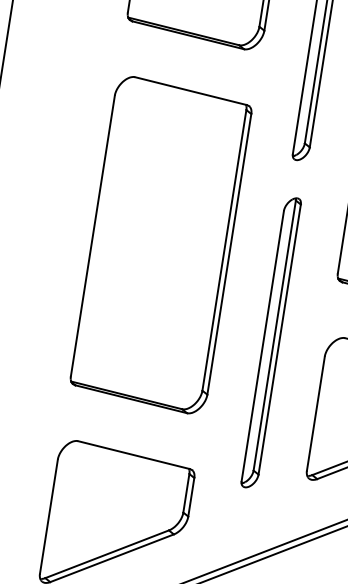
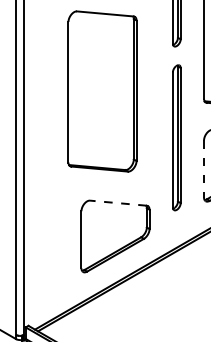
part: (161, 245) -> (102, 91), moved
line: (316, 414) -> (204, 169), solid -> dashed
line: (132, 455) -> (117, 203), solid -> dashed

